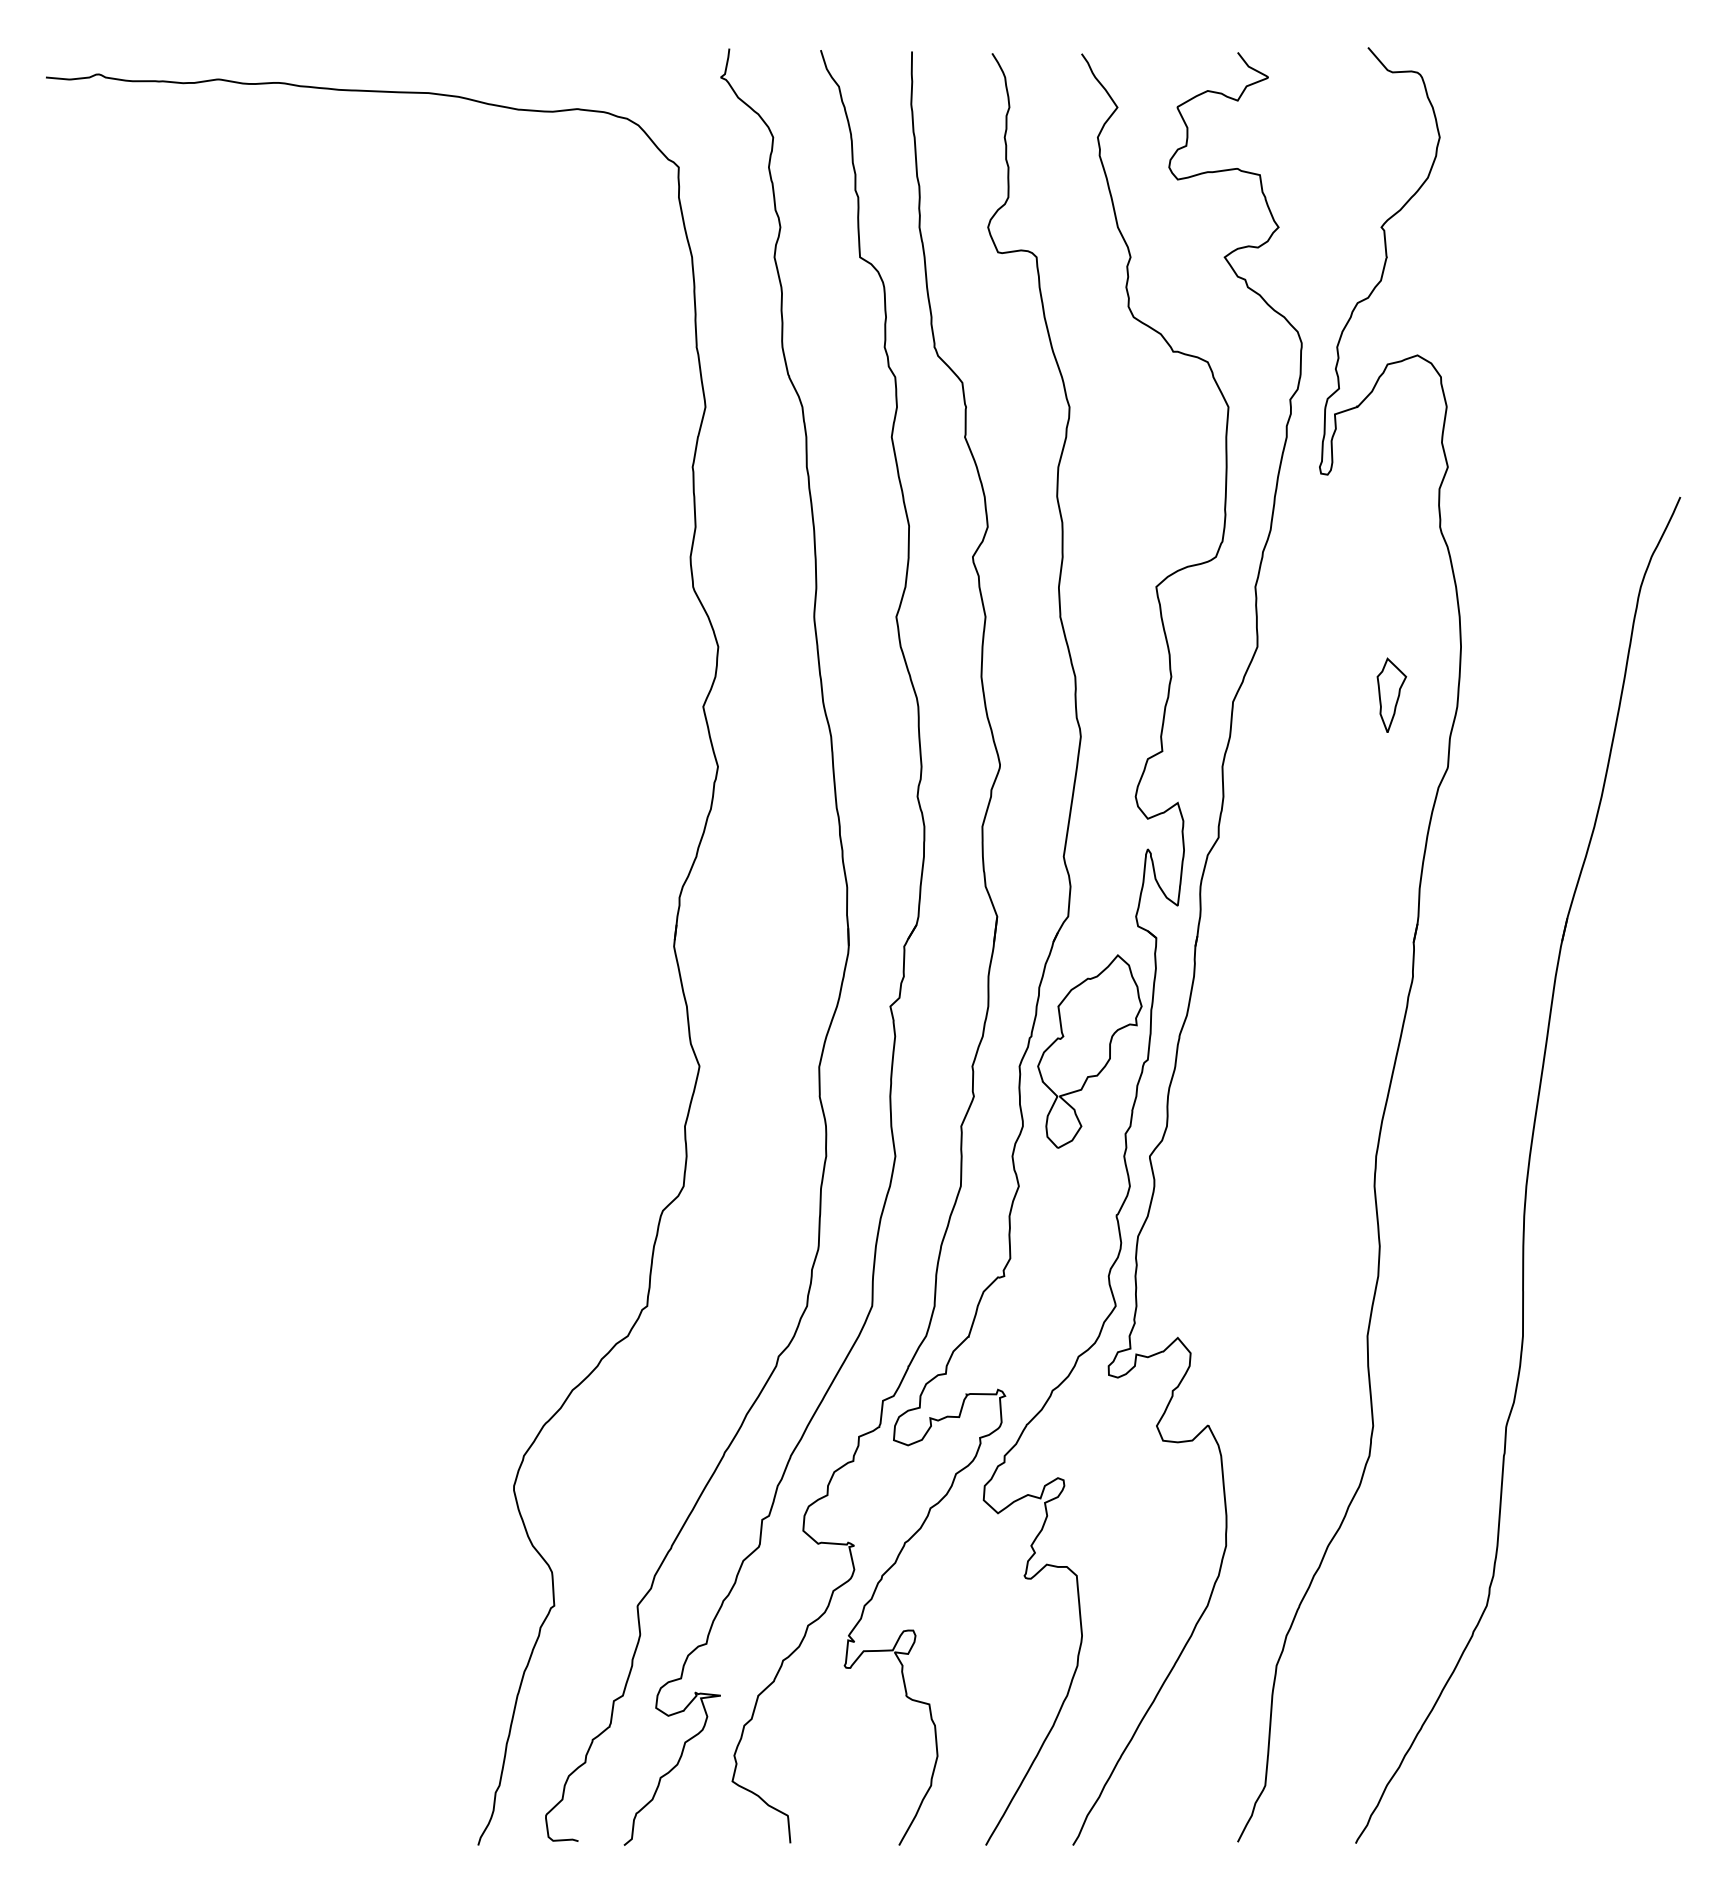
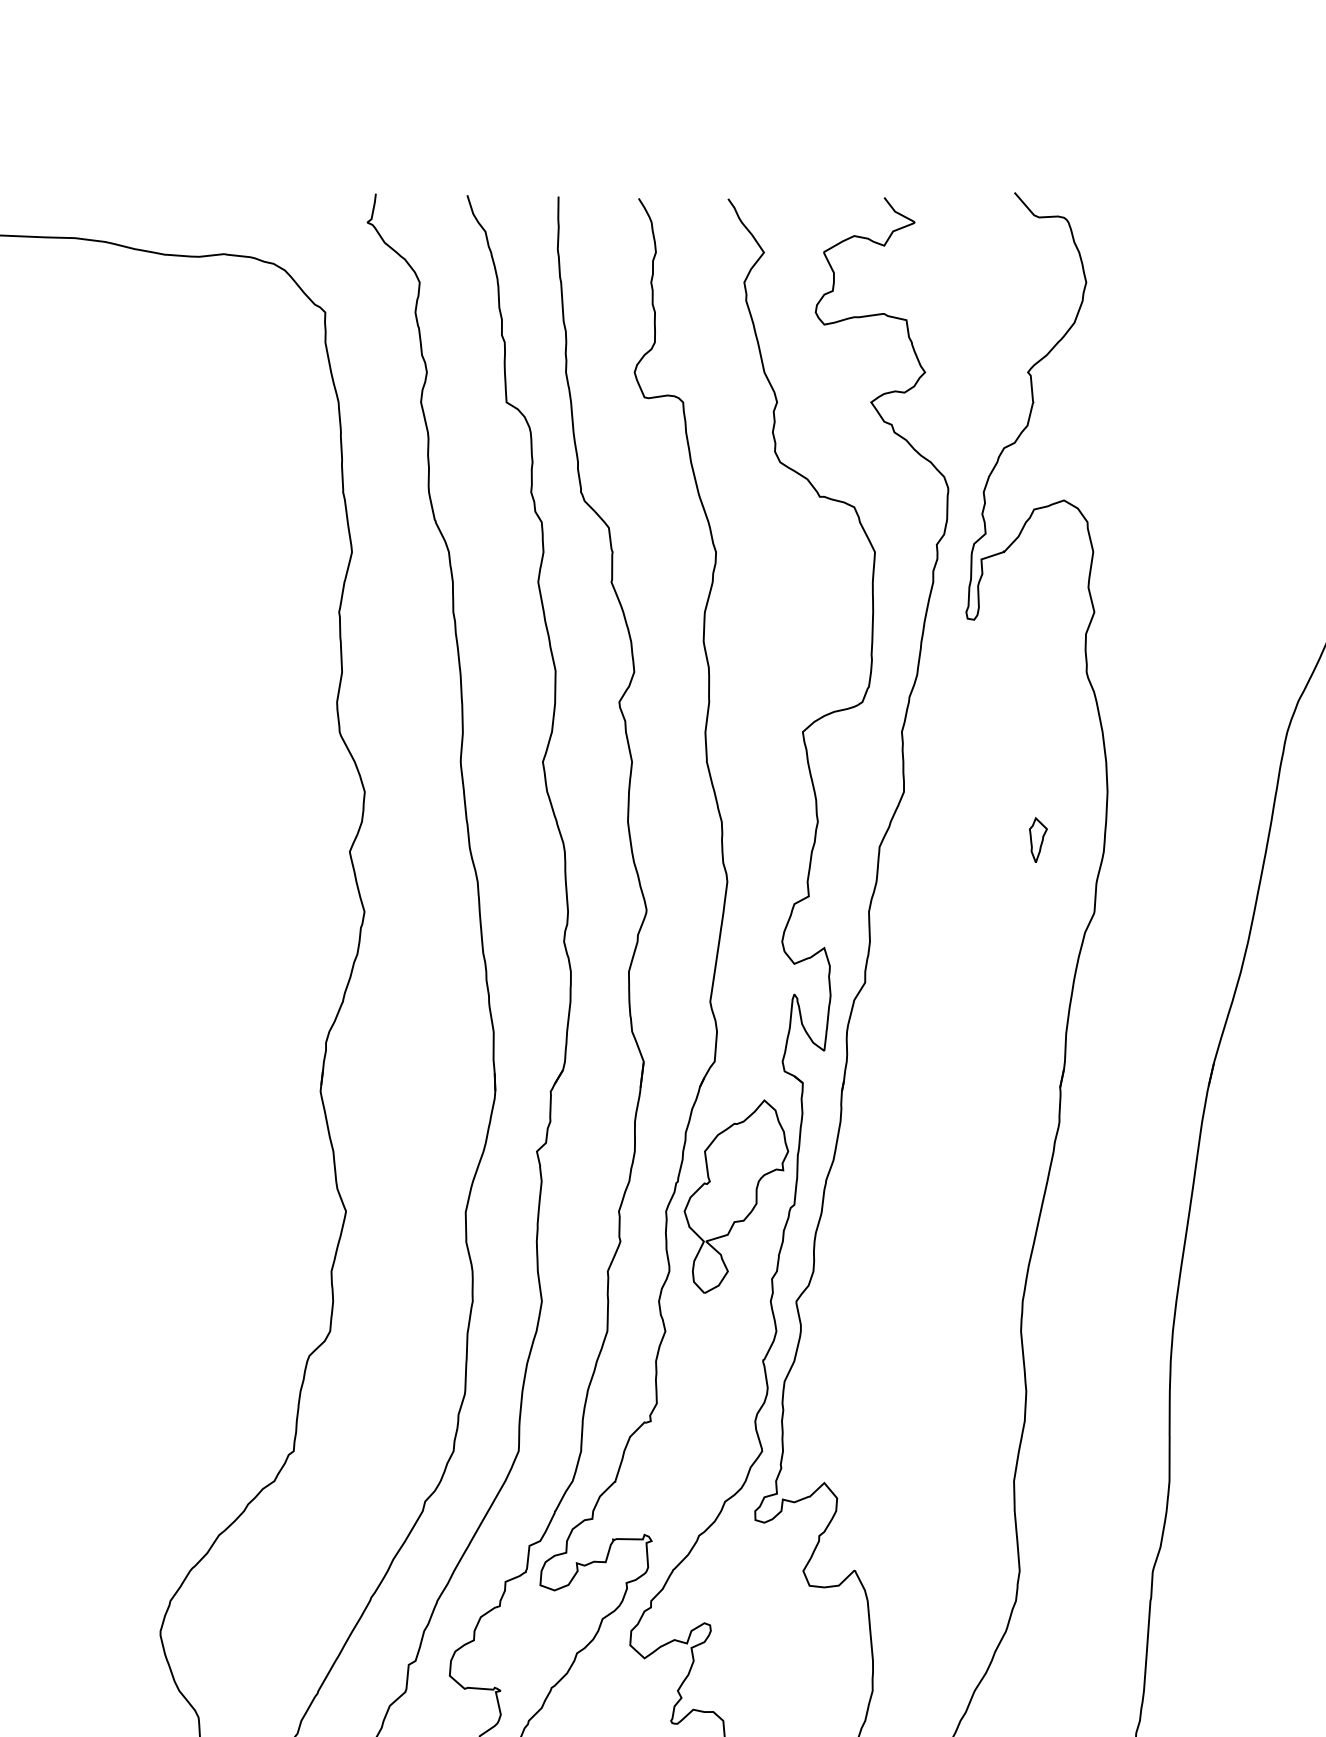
part: (1391, 694) -> (1038, 839), size x0.6

